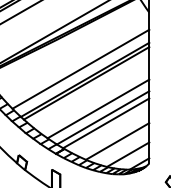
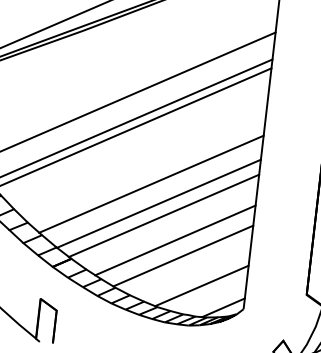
line: (112, 134) -> (174, 240), added

